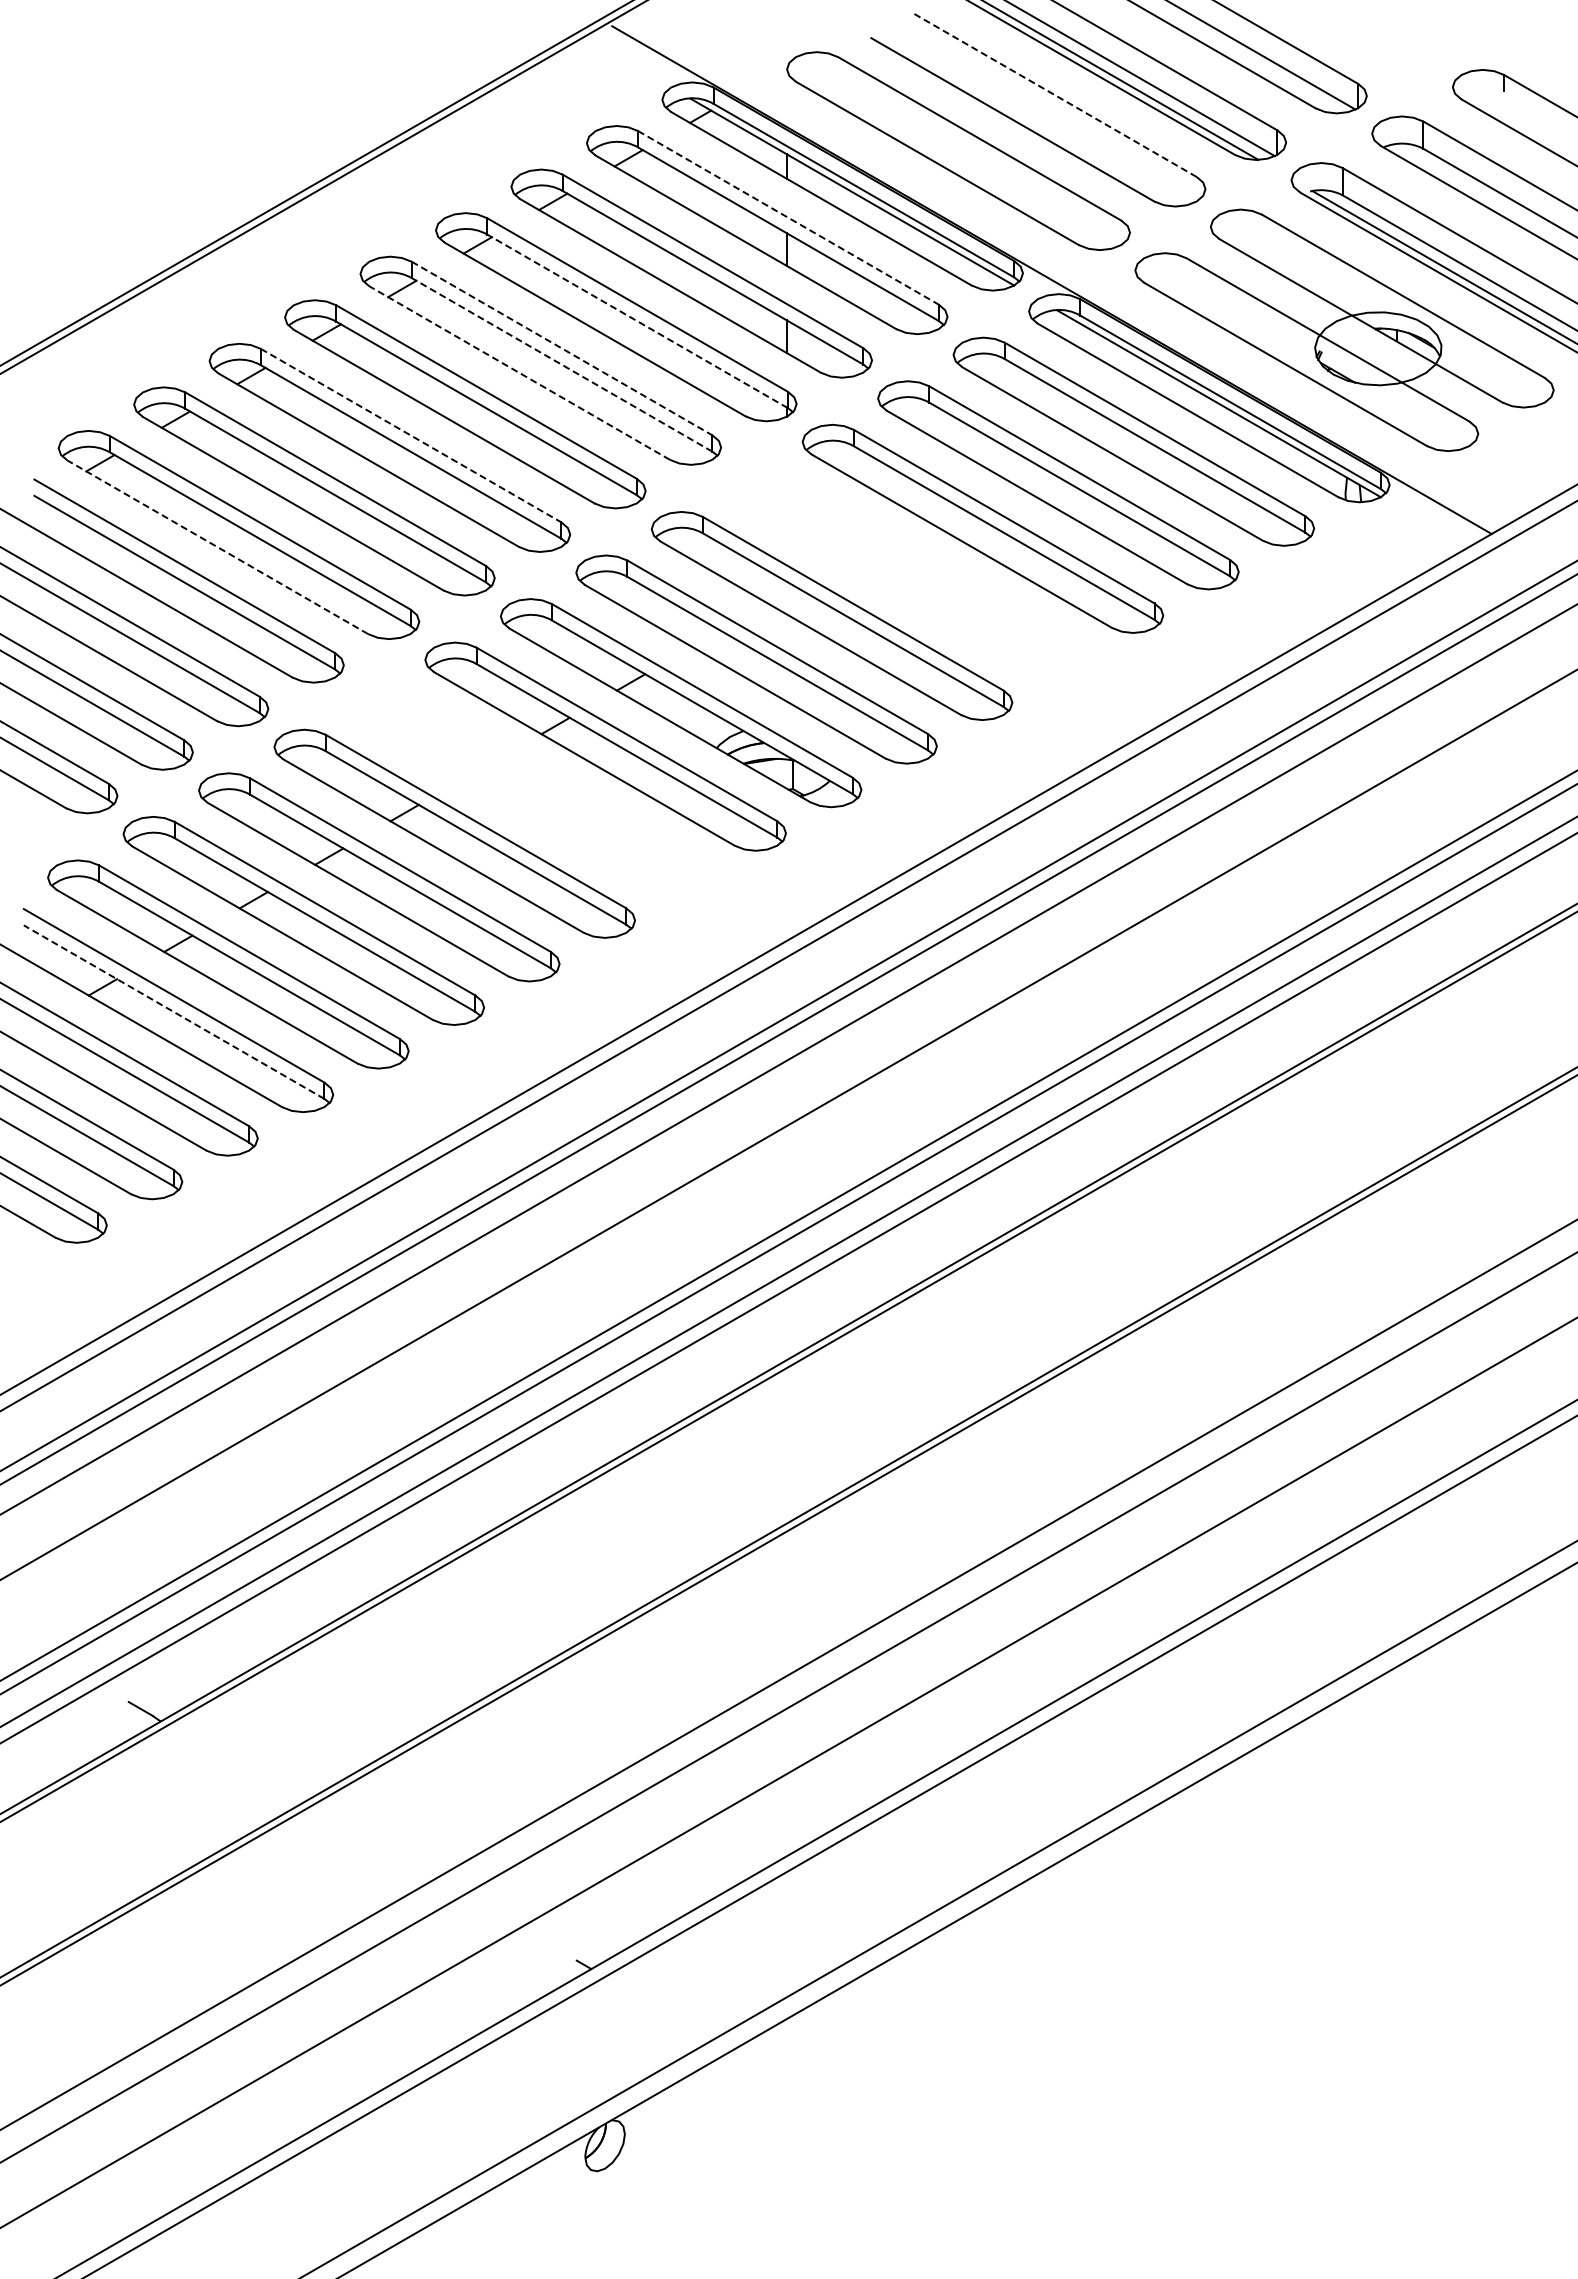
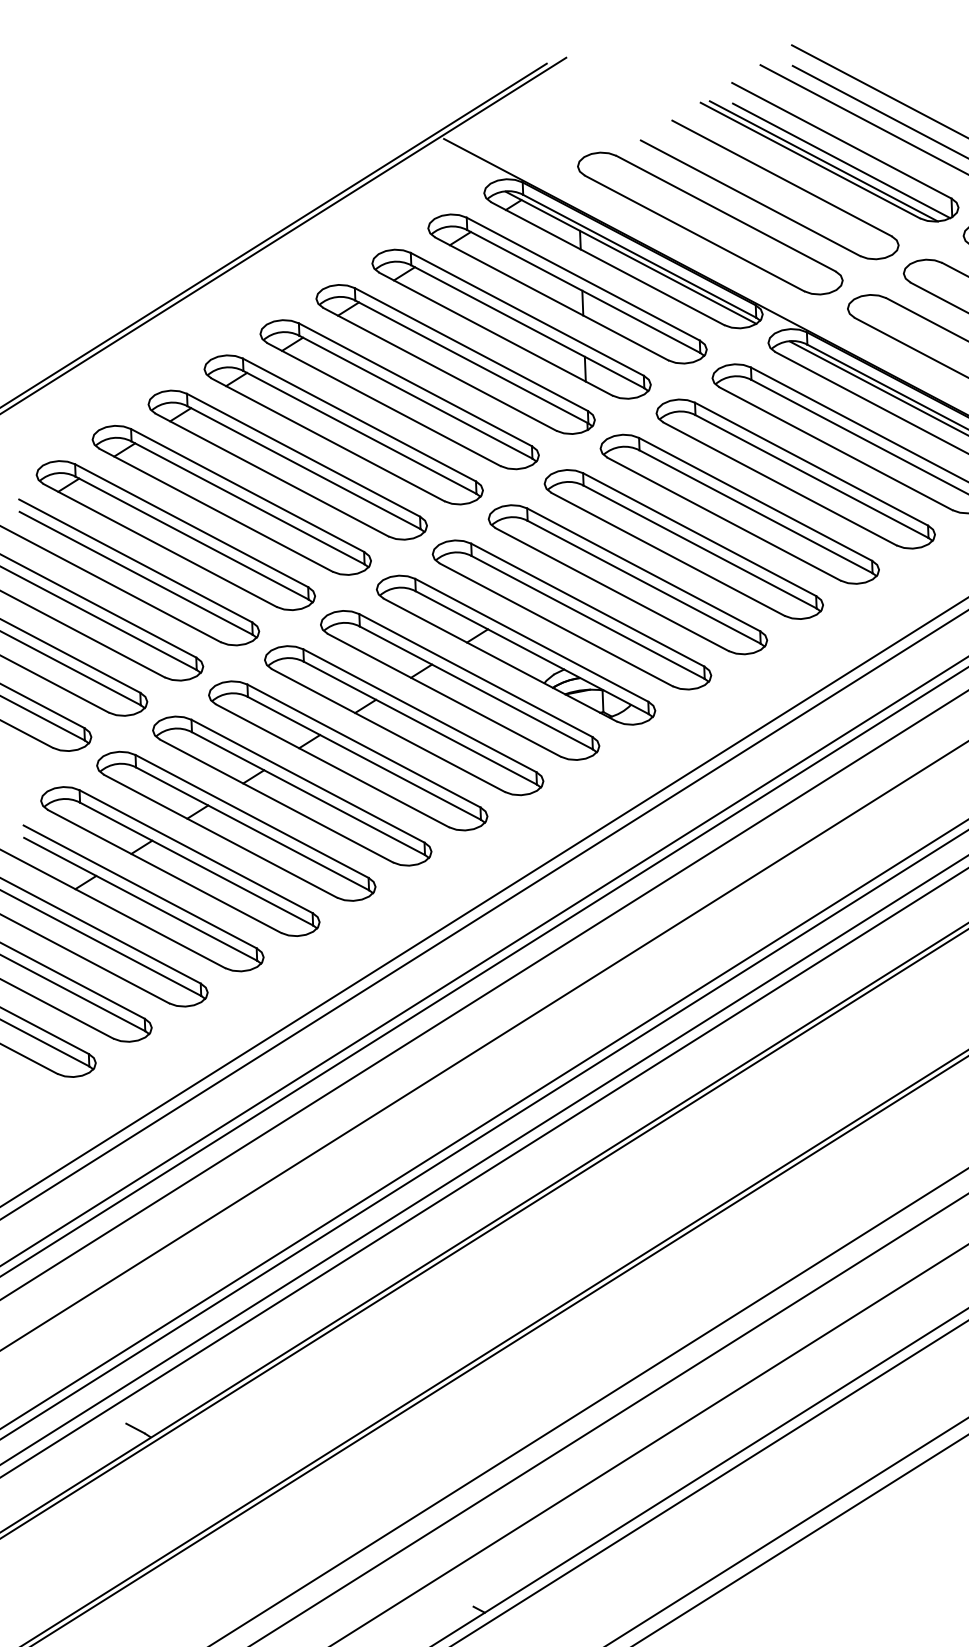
line: (1054, 95) -> (781, 178), dashed -> solid
line: (788, 217) -> (583, 278), dashed -> solid
line: (637, 321) -> (471, 362), dashed -> solid
line: (562, 348) -> (415, 384), dashed -> solid
line: (562, 364) -> (416, 396), dashed -> solid
line: (519, 373) -> (383, 404), dashed -> solid
line: (411, 435) -> (303, 455), dashed -> solid
line: (217, 547) -> (159, 545), dashed -> solid
part: (907, 572) -> (683, 544), added
part: (530, 790) -> (404, 720), added
line: (174, 1012) -> (140, 899), dashed -> solid

